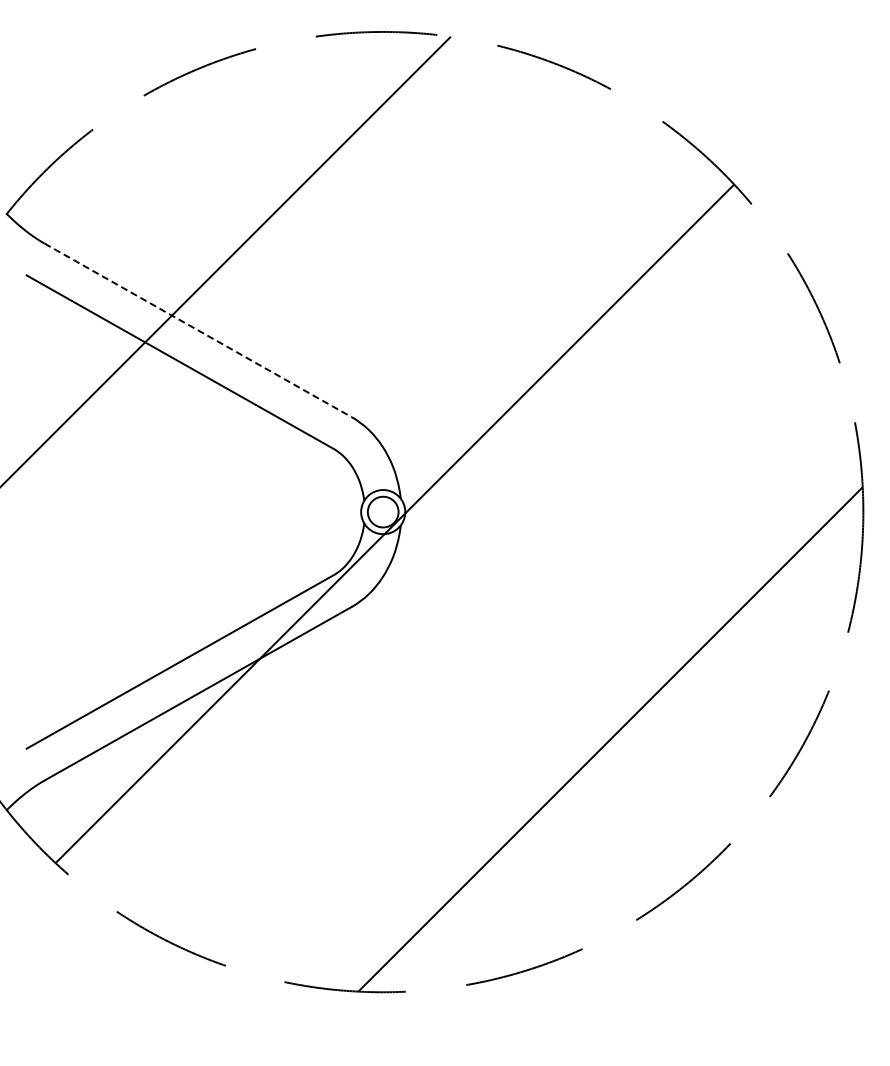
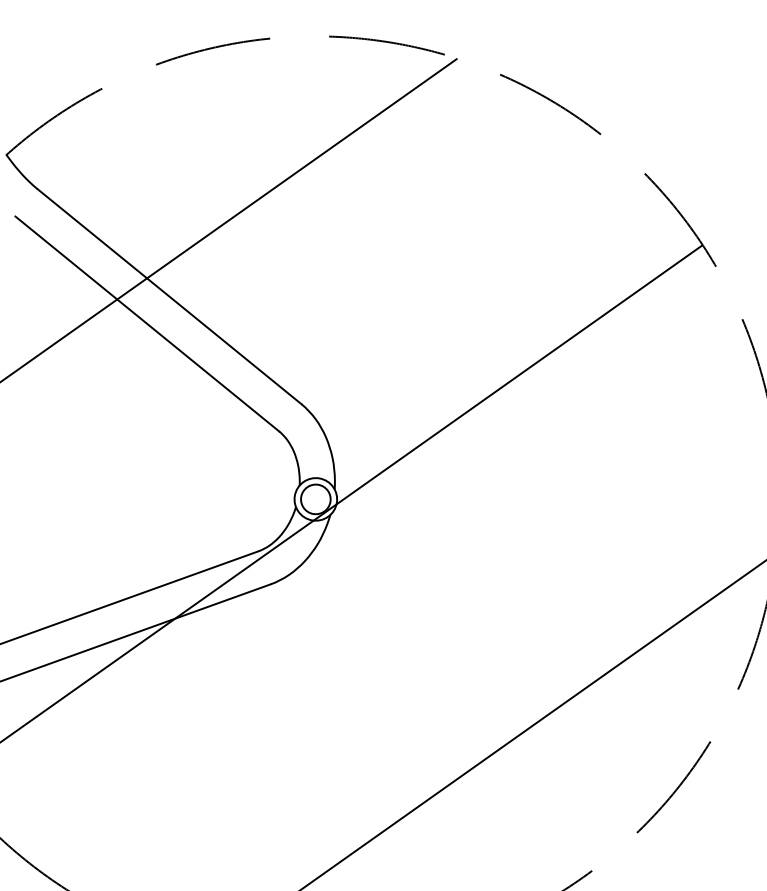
line: (198, 330) -> (169, 296), dashed -> solid

